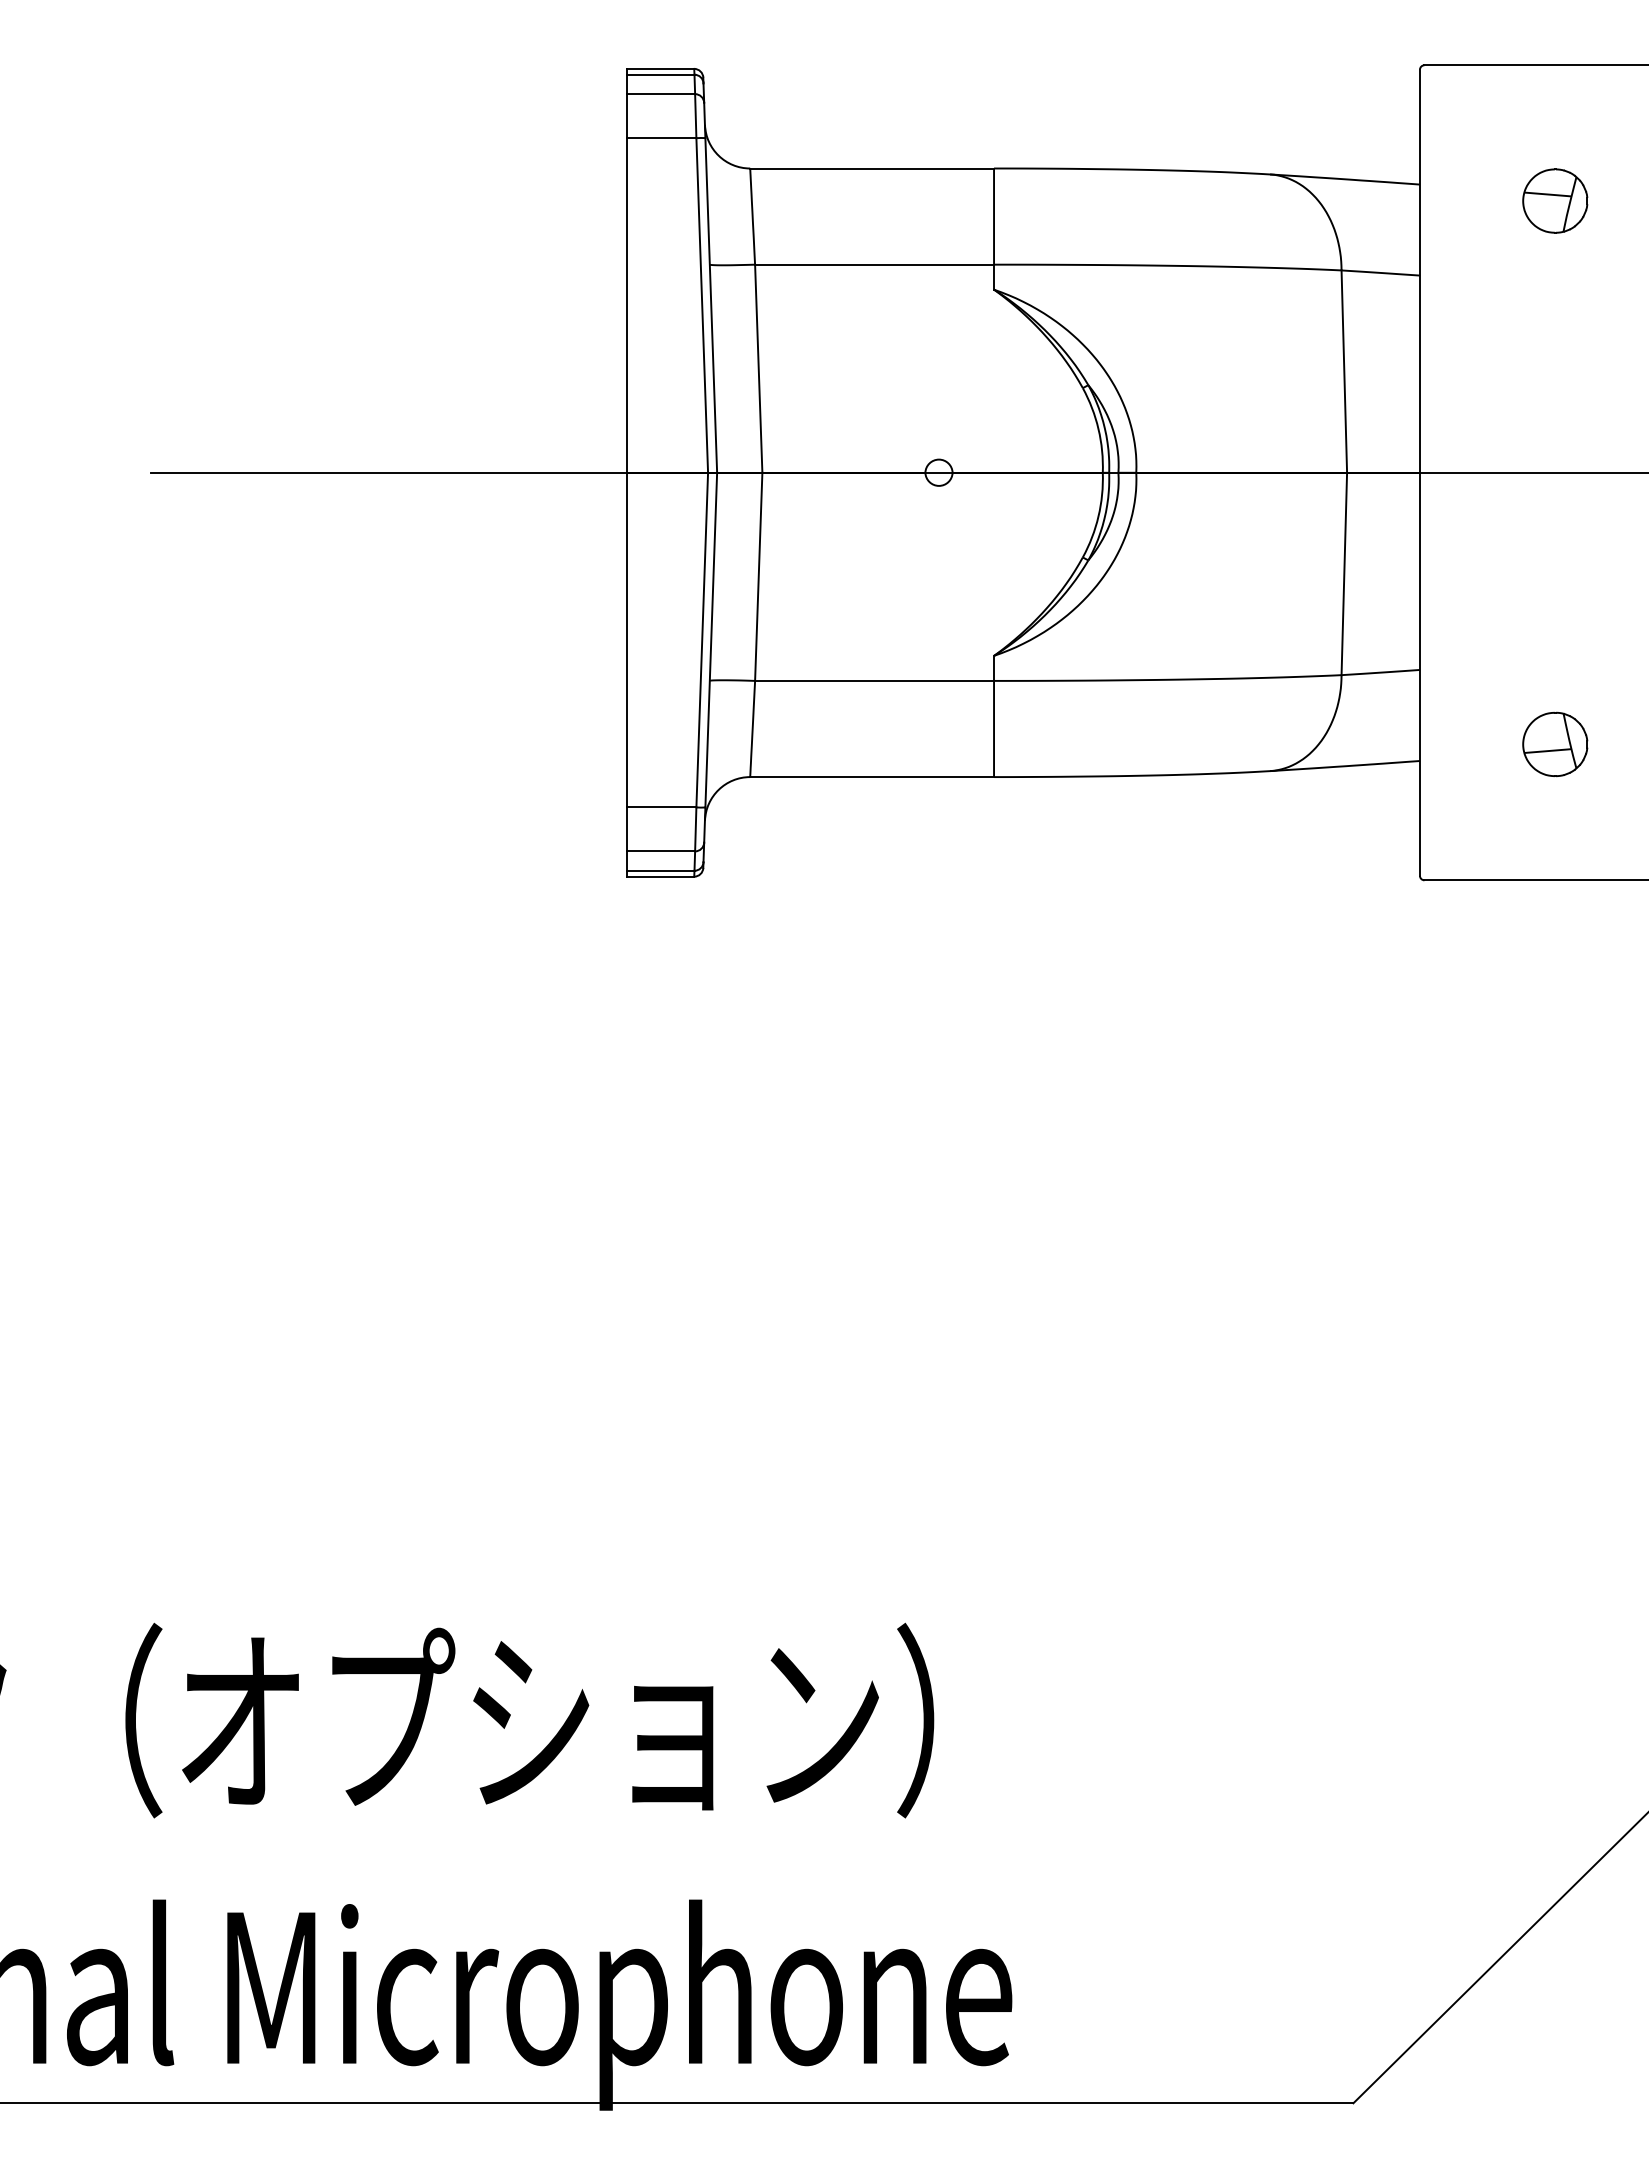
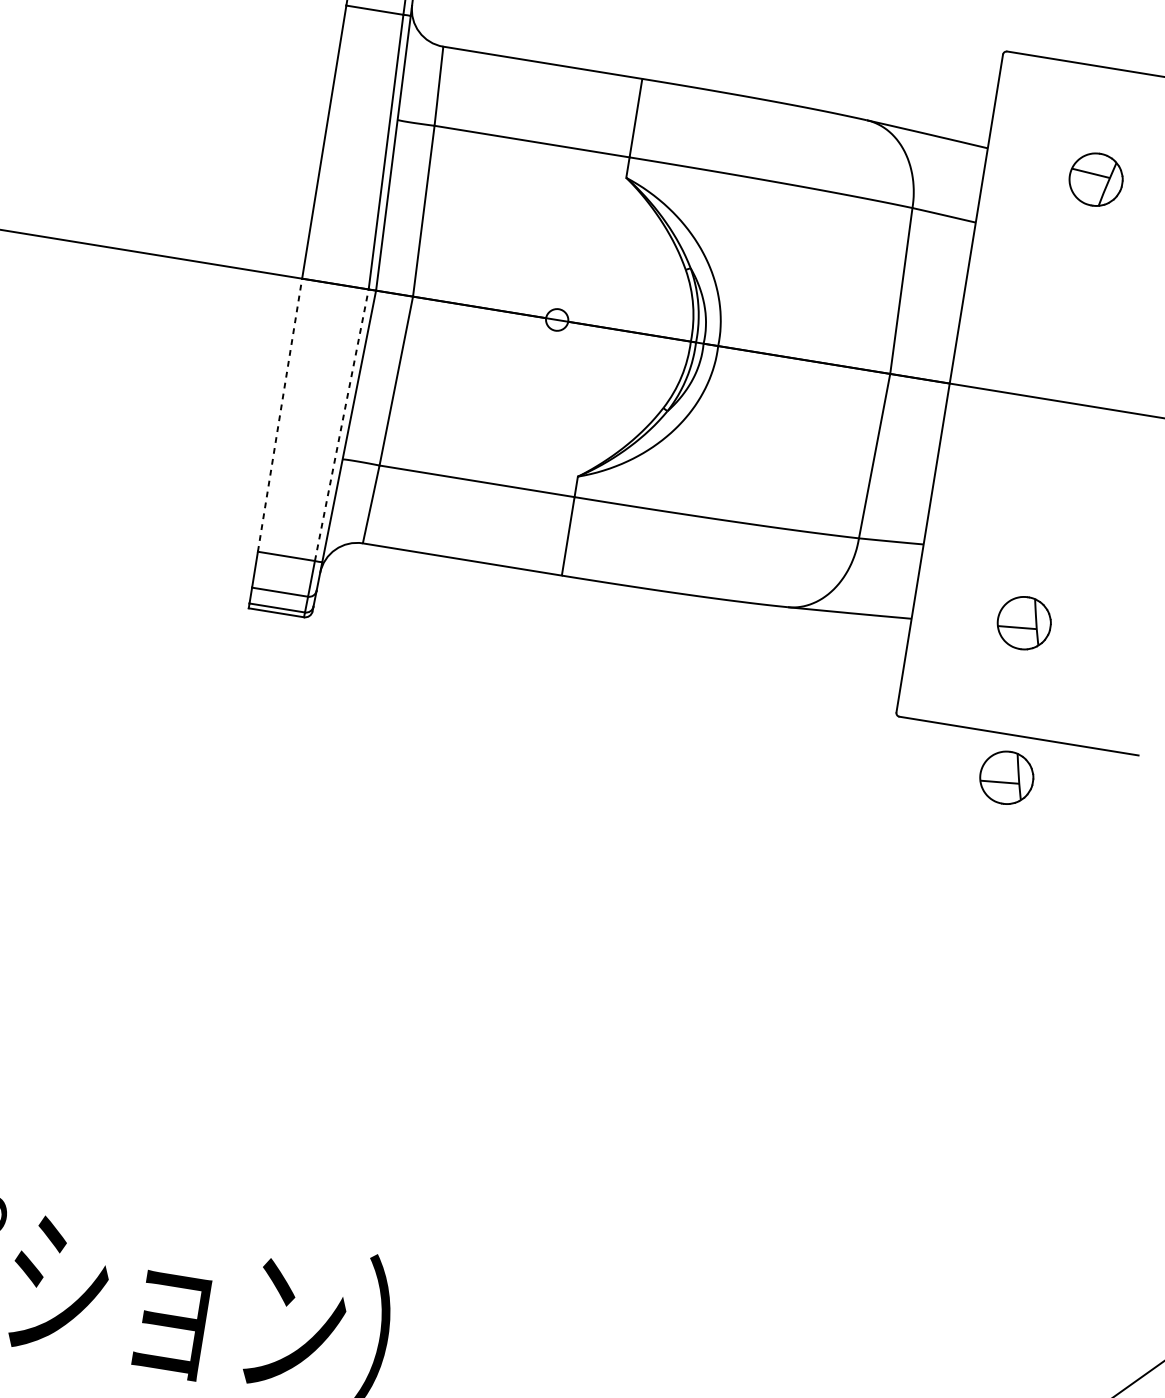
line: (626, 639) -> (280, 414), solid -> dashed
line: (702, 639) -> (342, 424), solid -> dashed
part: (1564, 932) -> (1006, 777), added

